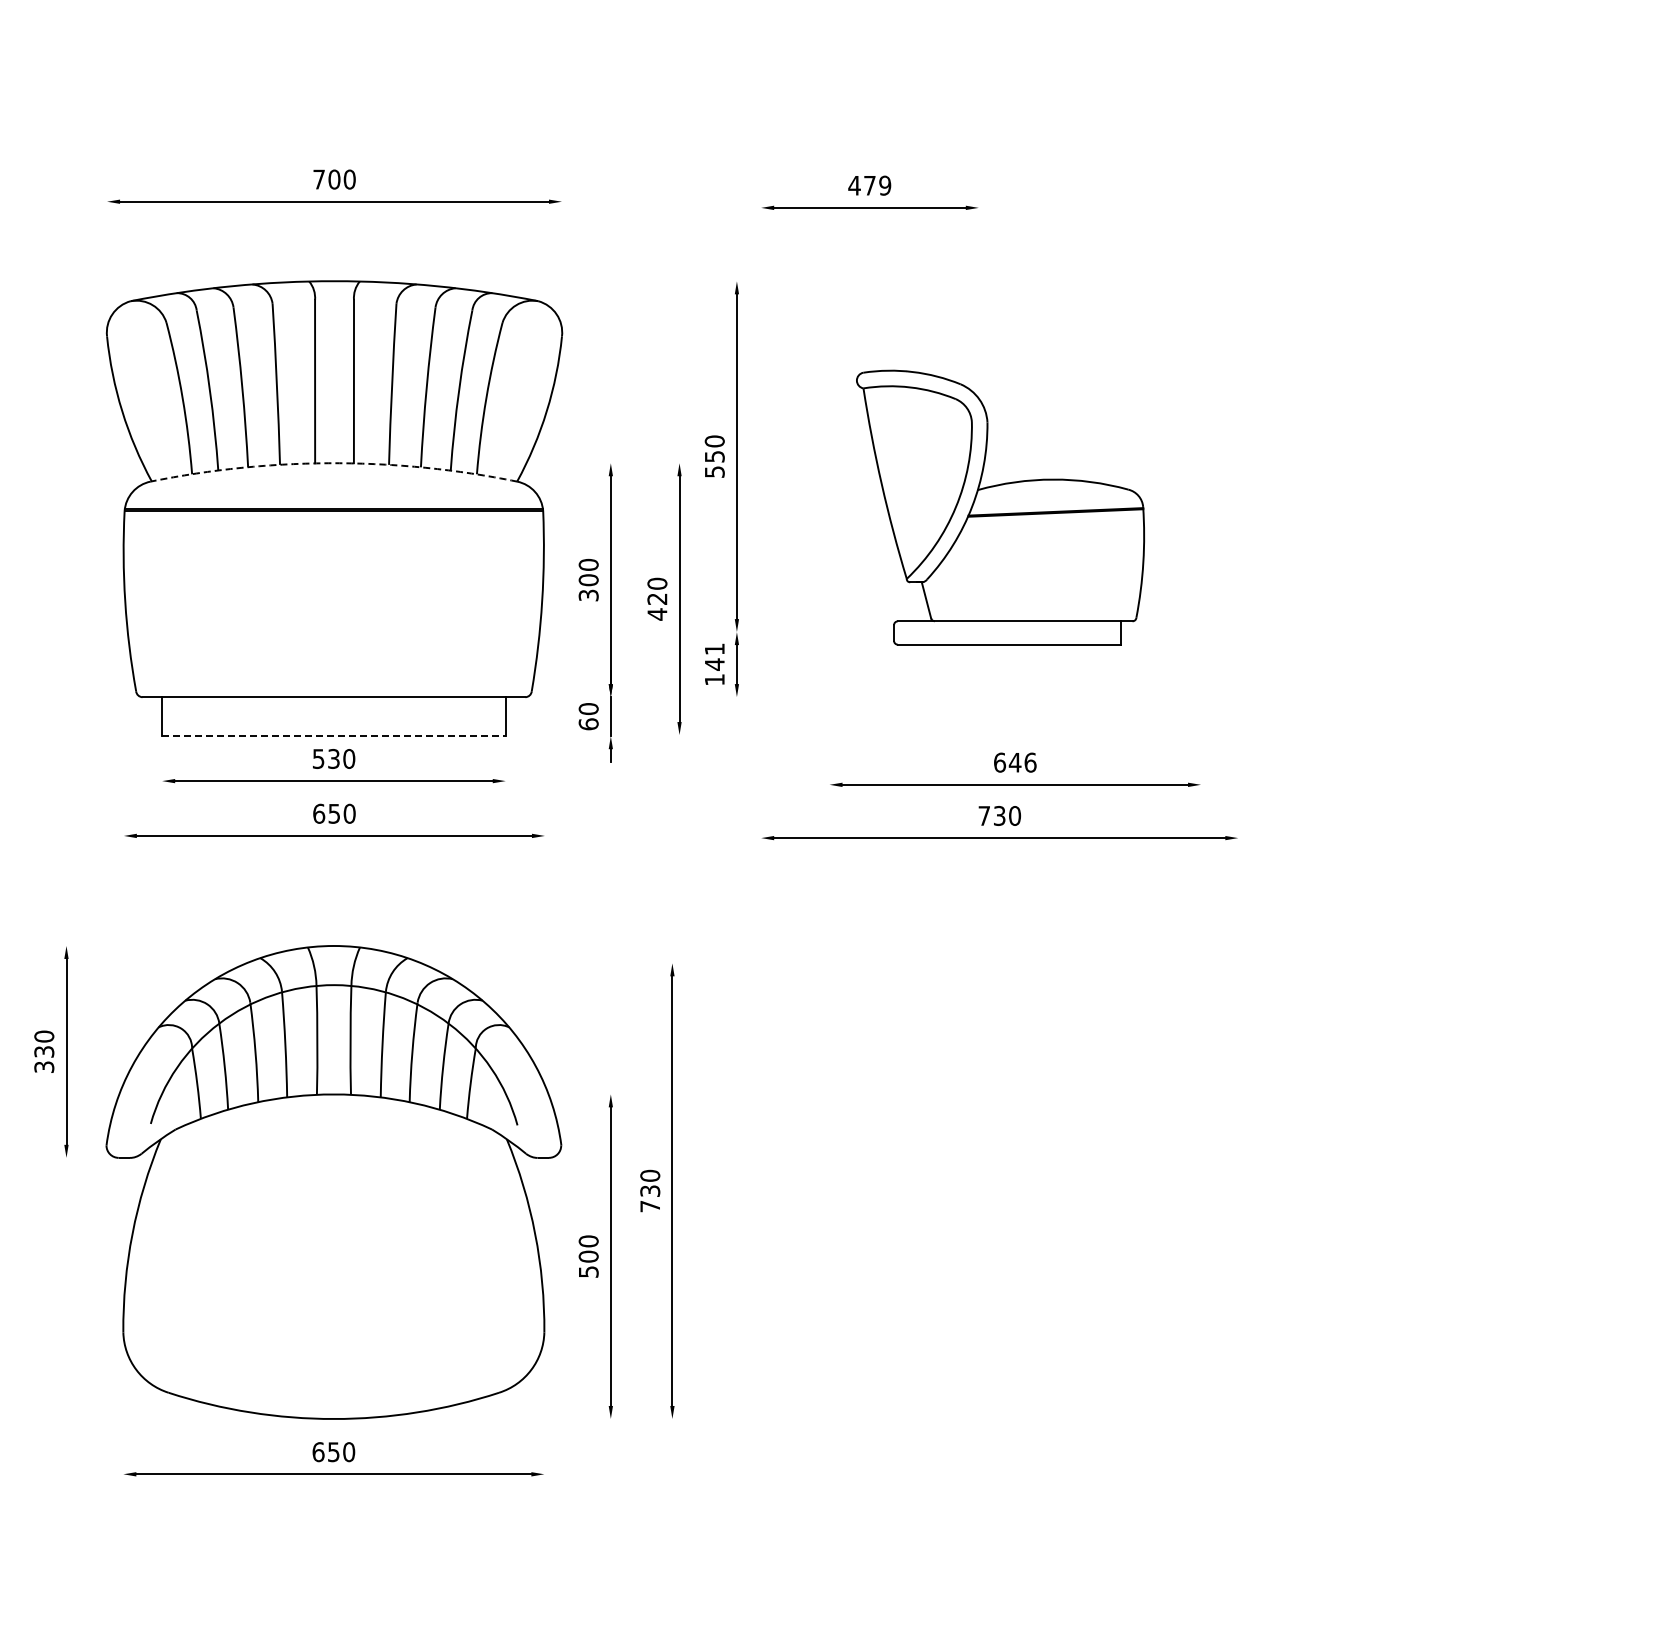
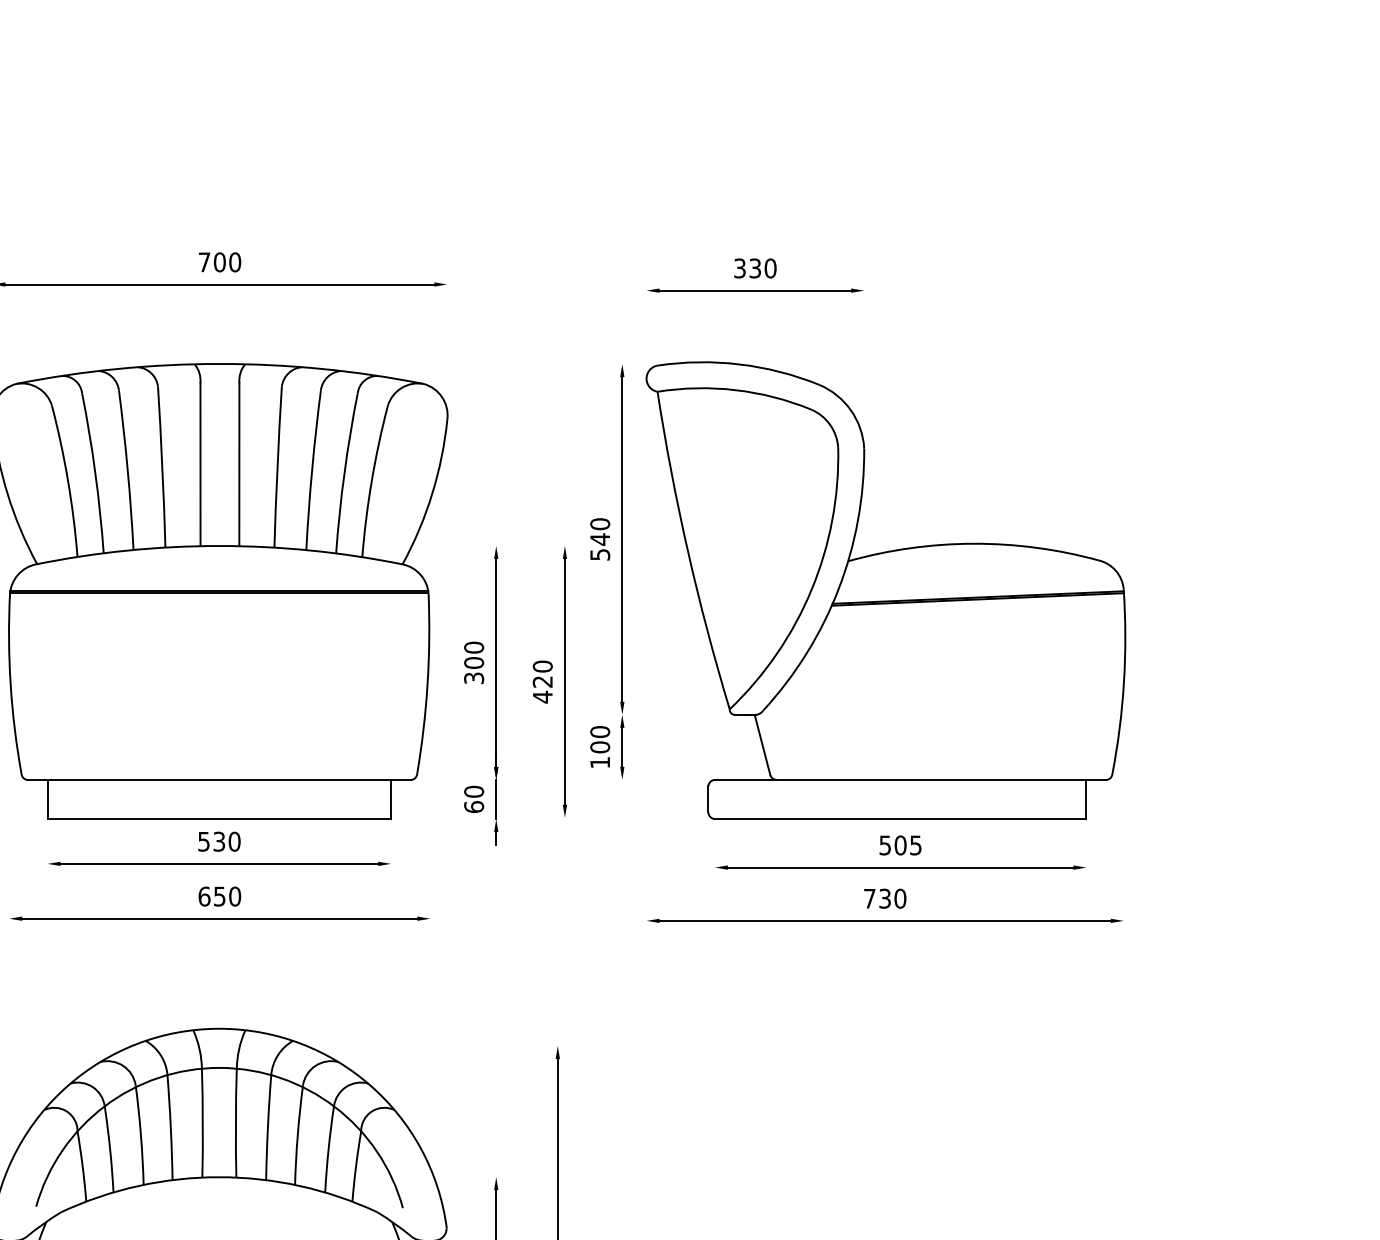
text: (869, 185) -> (754, 268), 479 -> 330
text: (714, 456) -> (599, 539), 550 -> 540
arc: (333, 463) -> (218, 546), dashed -> solid
part: (1000, 507) -> (885, 590), size x1.67
text: (714, 656) -> (599, 739), 141 -> 100
line: (333, 736) -> (218, 819), dashed -> solid
text: (1015, 762) -> (900, 845), 646 -> 505

